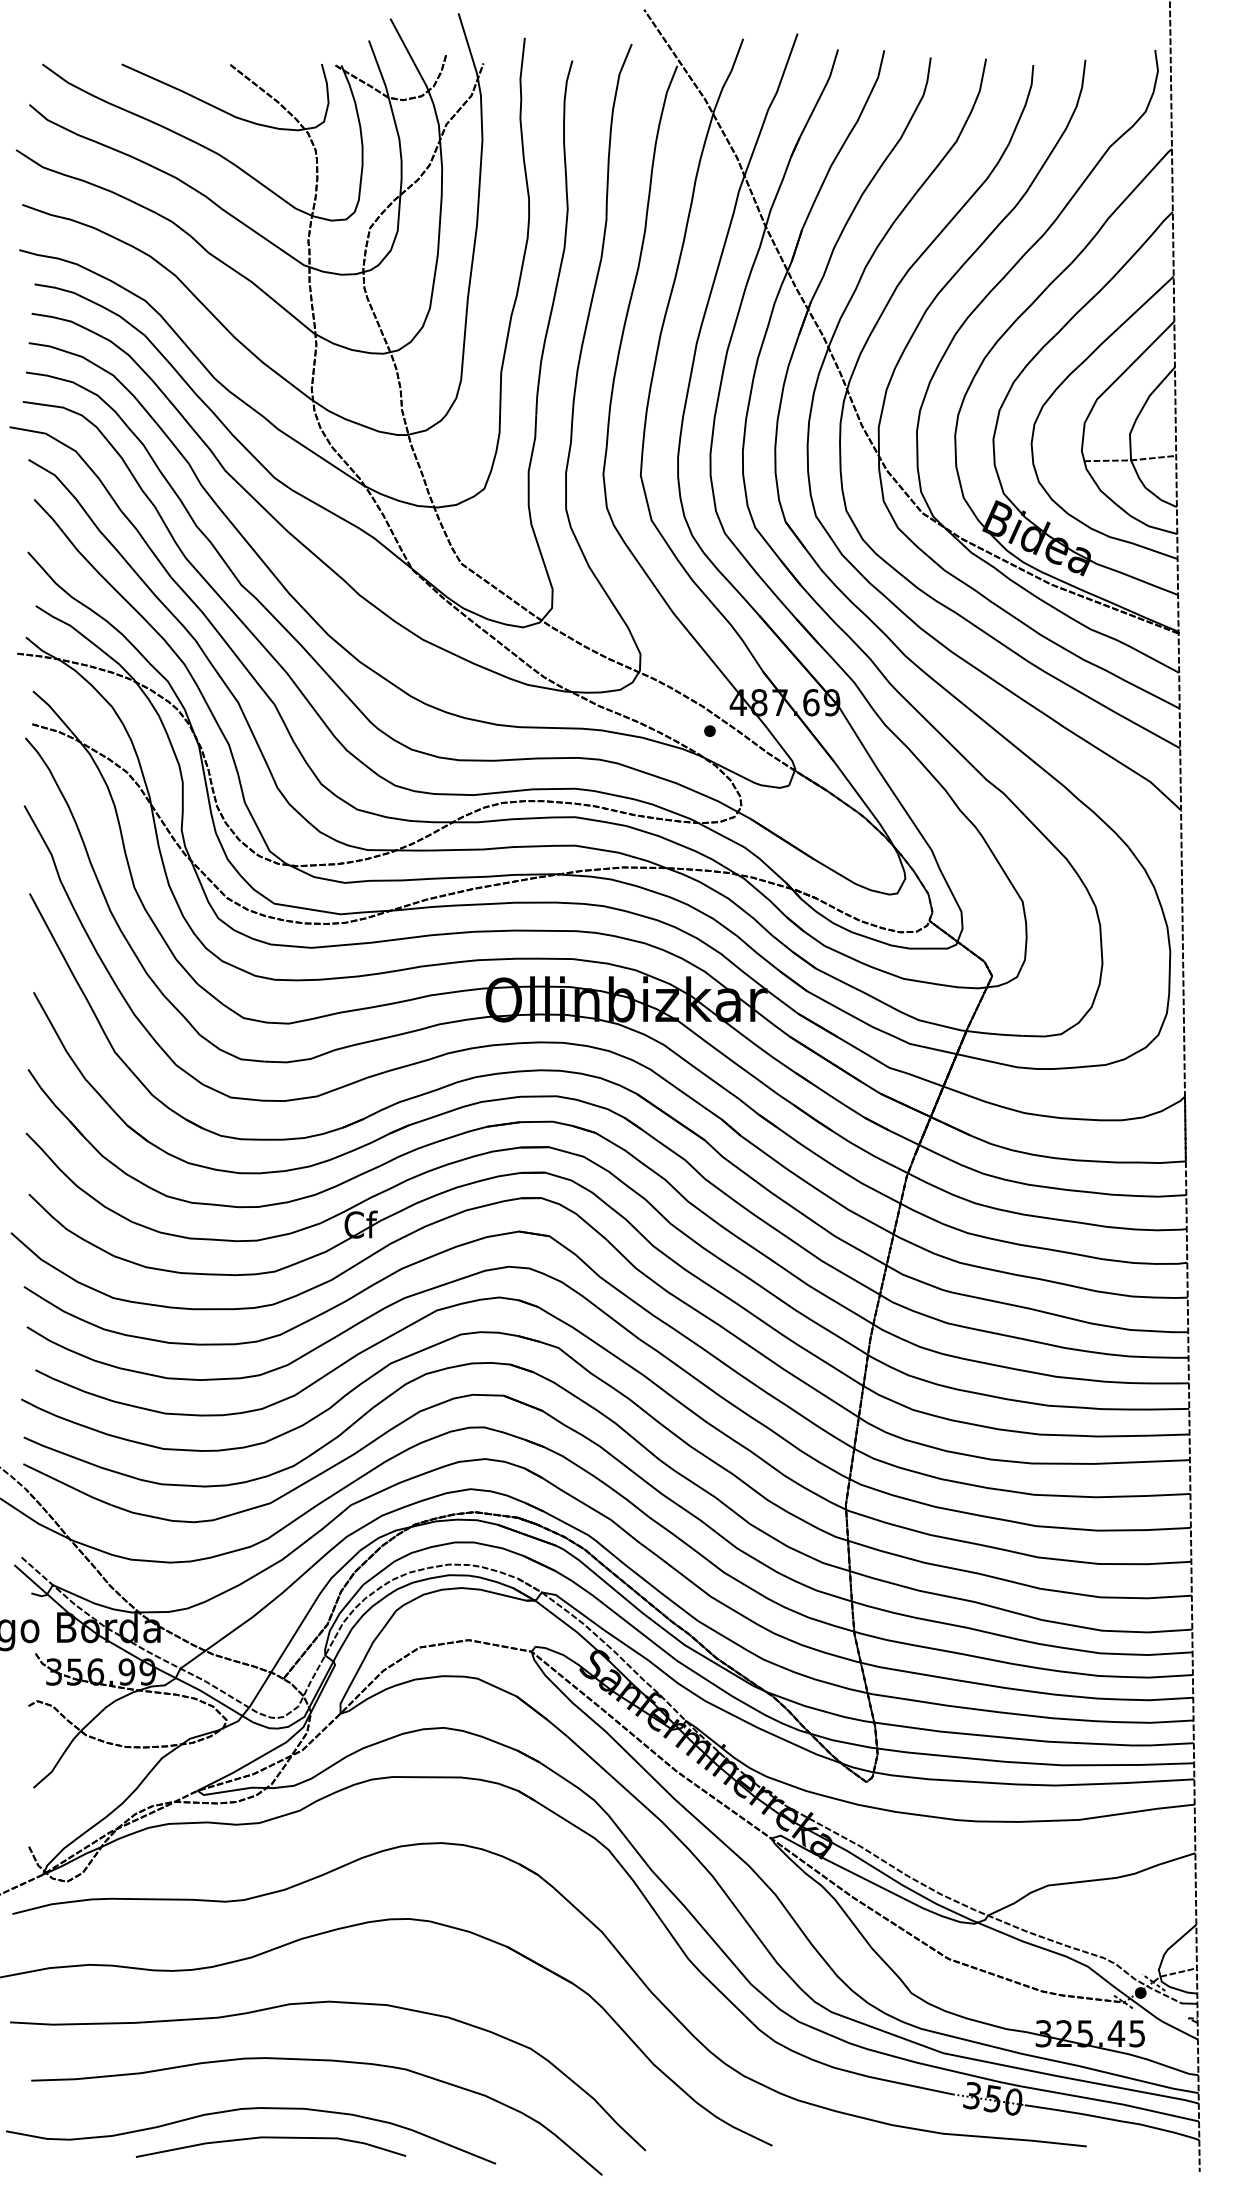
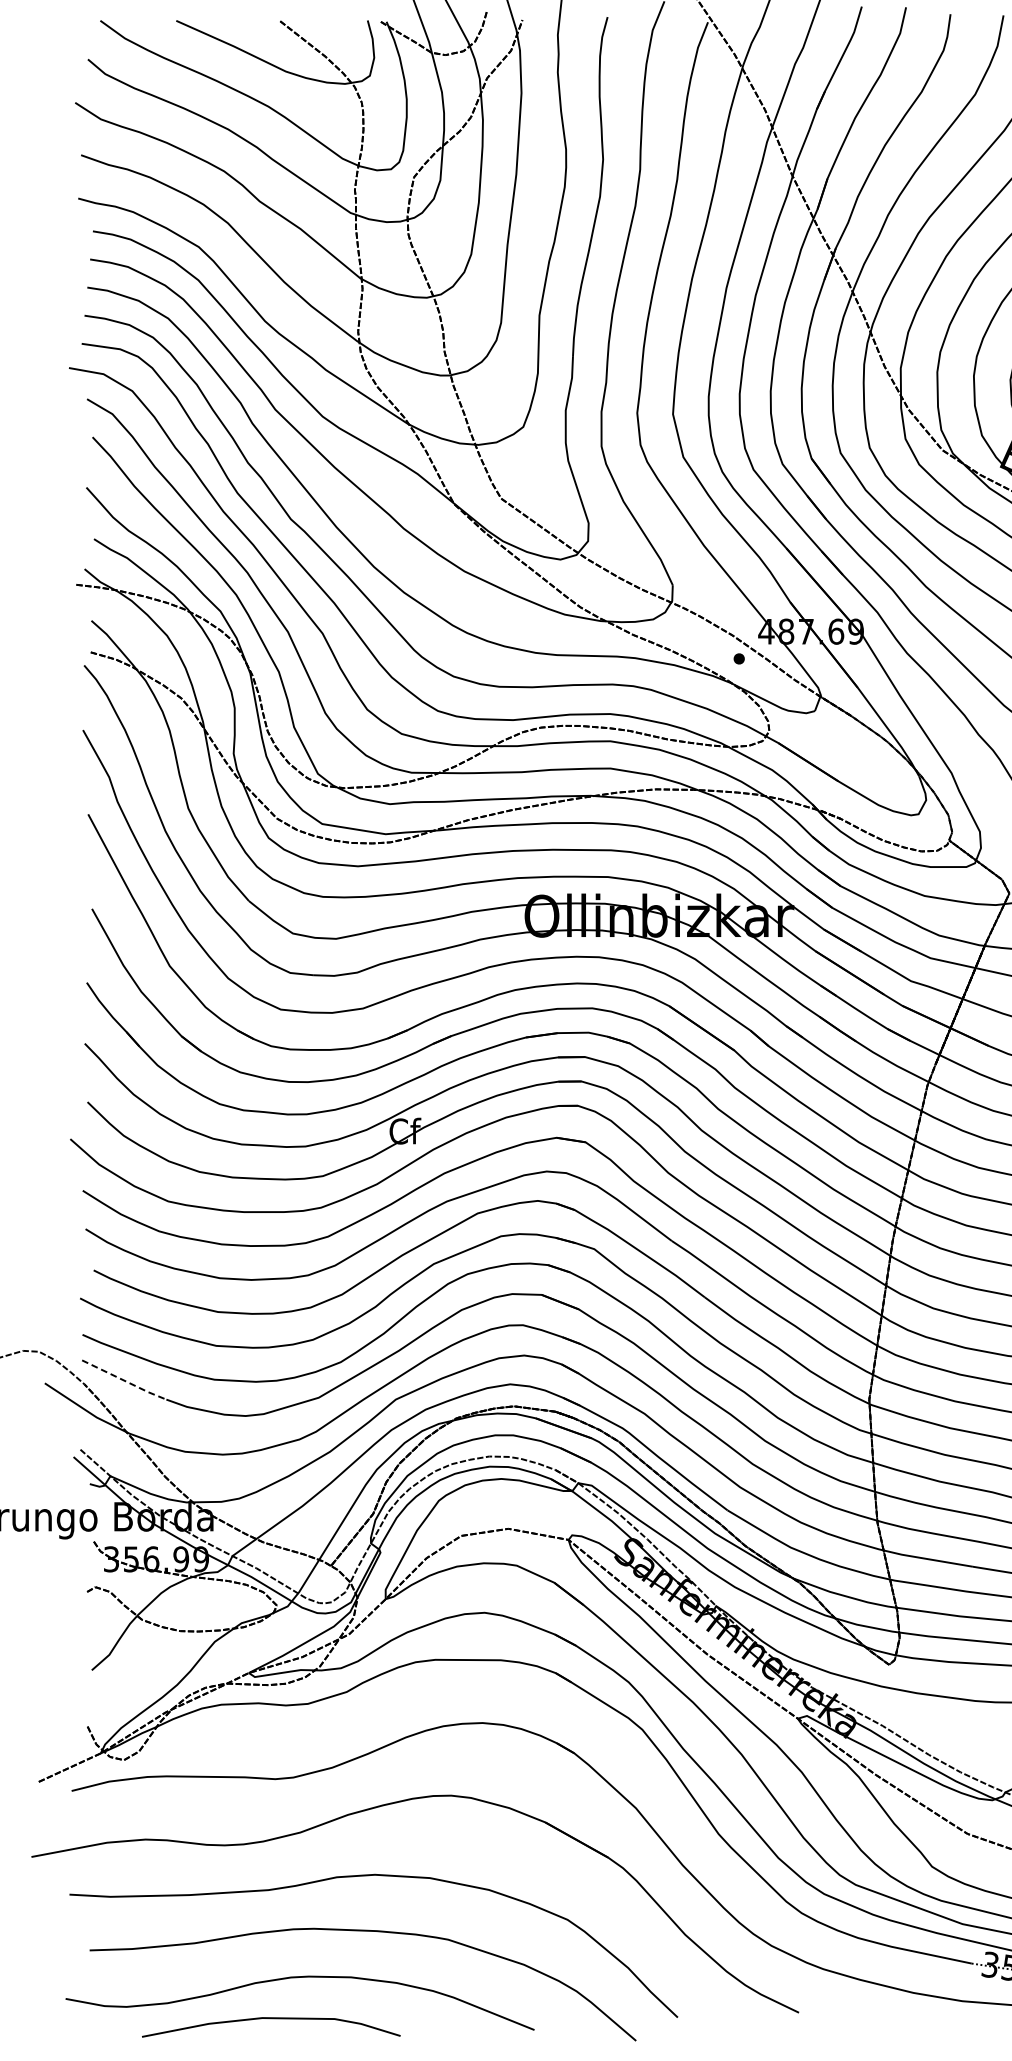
line: (68, 1485) -> (125, 1380), solid -> dashed
curve: (270, 2138) -> (270, 2019), moved

